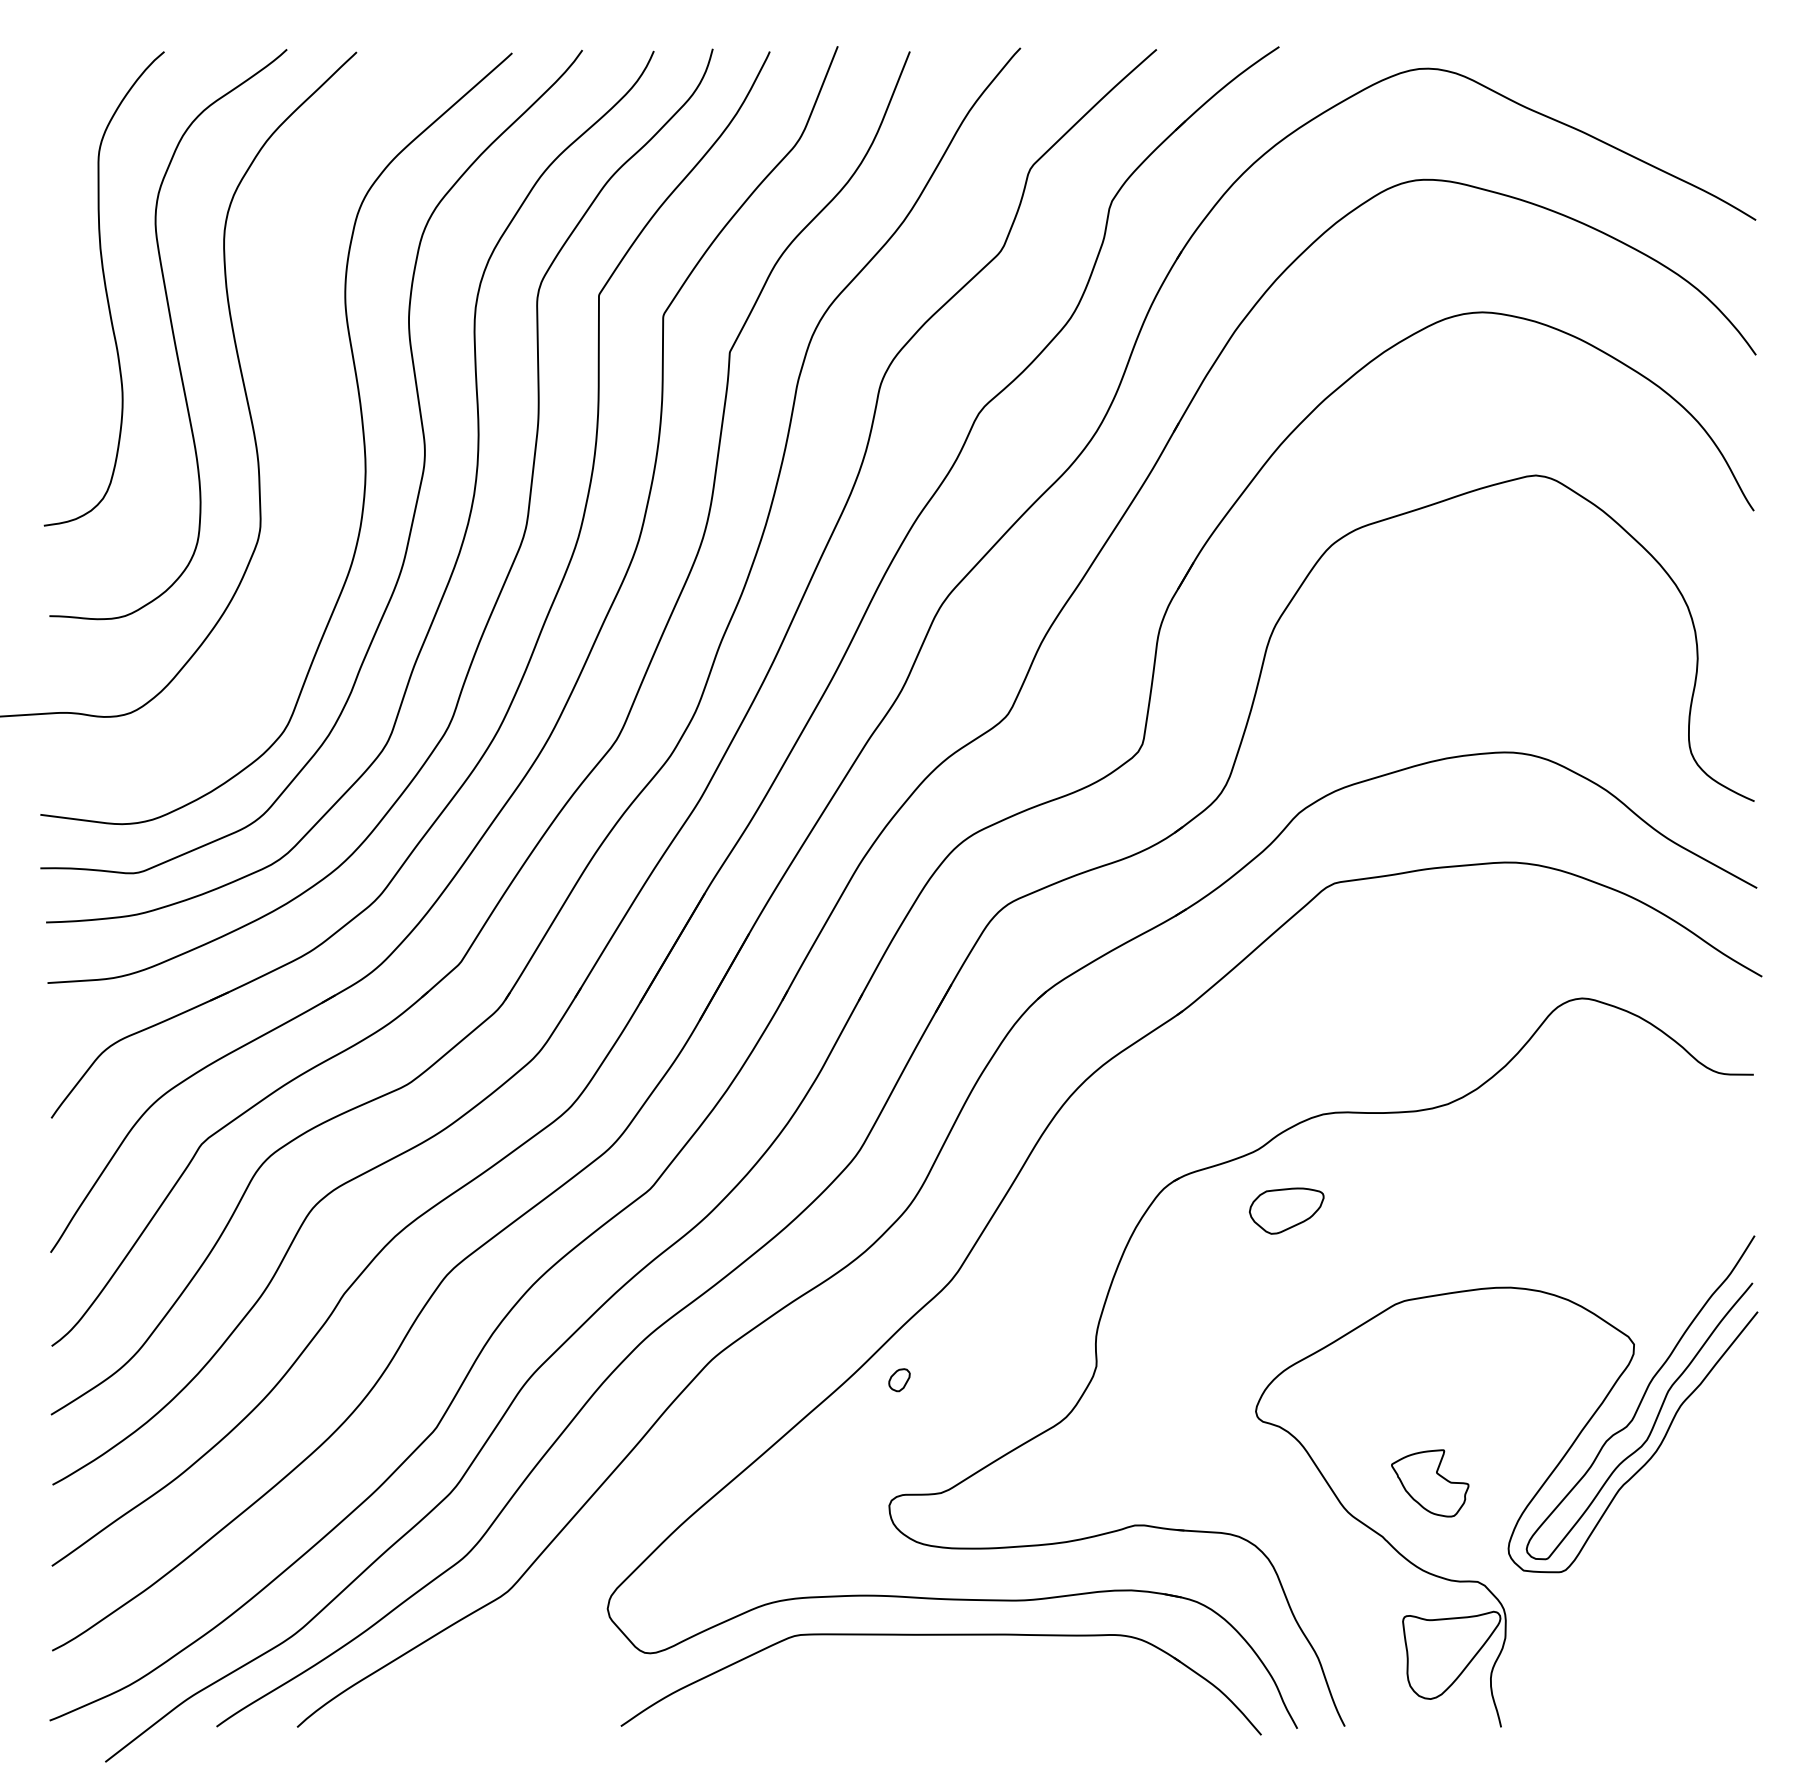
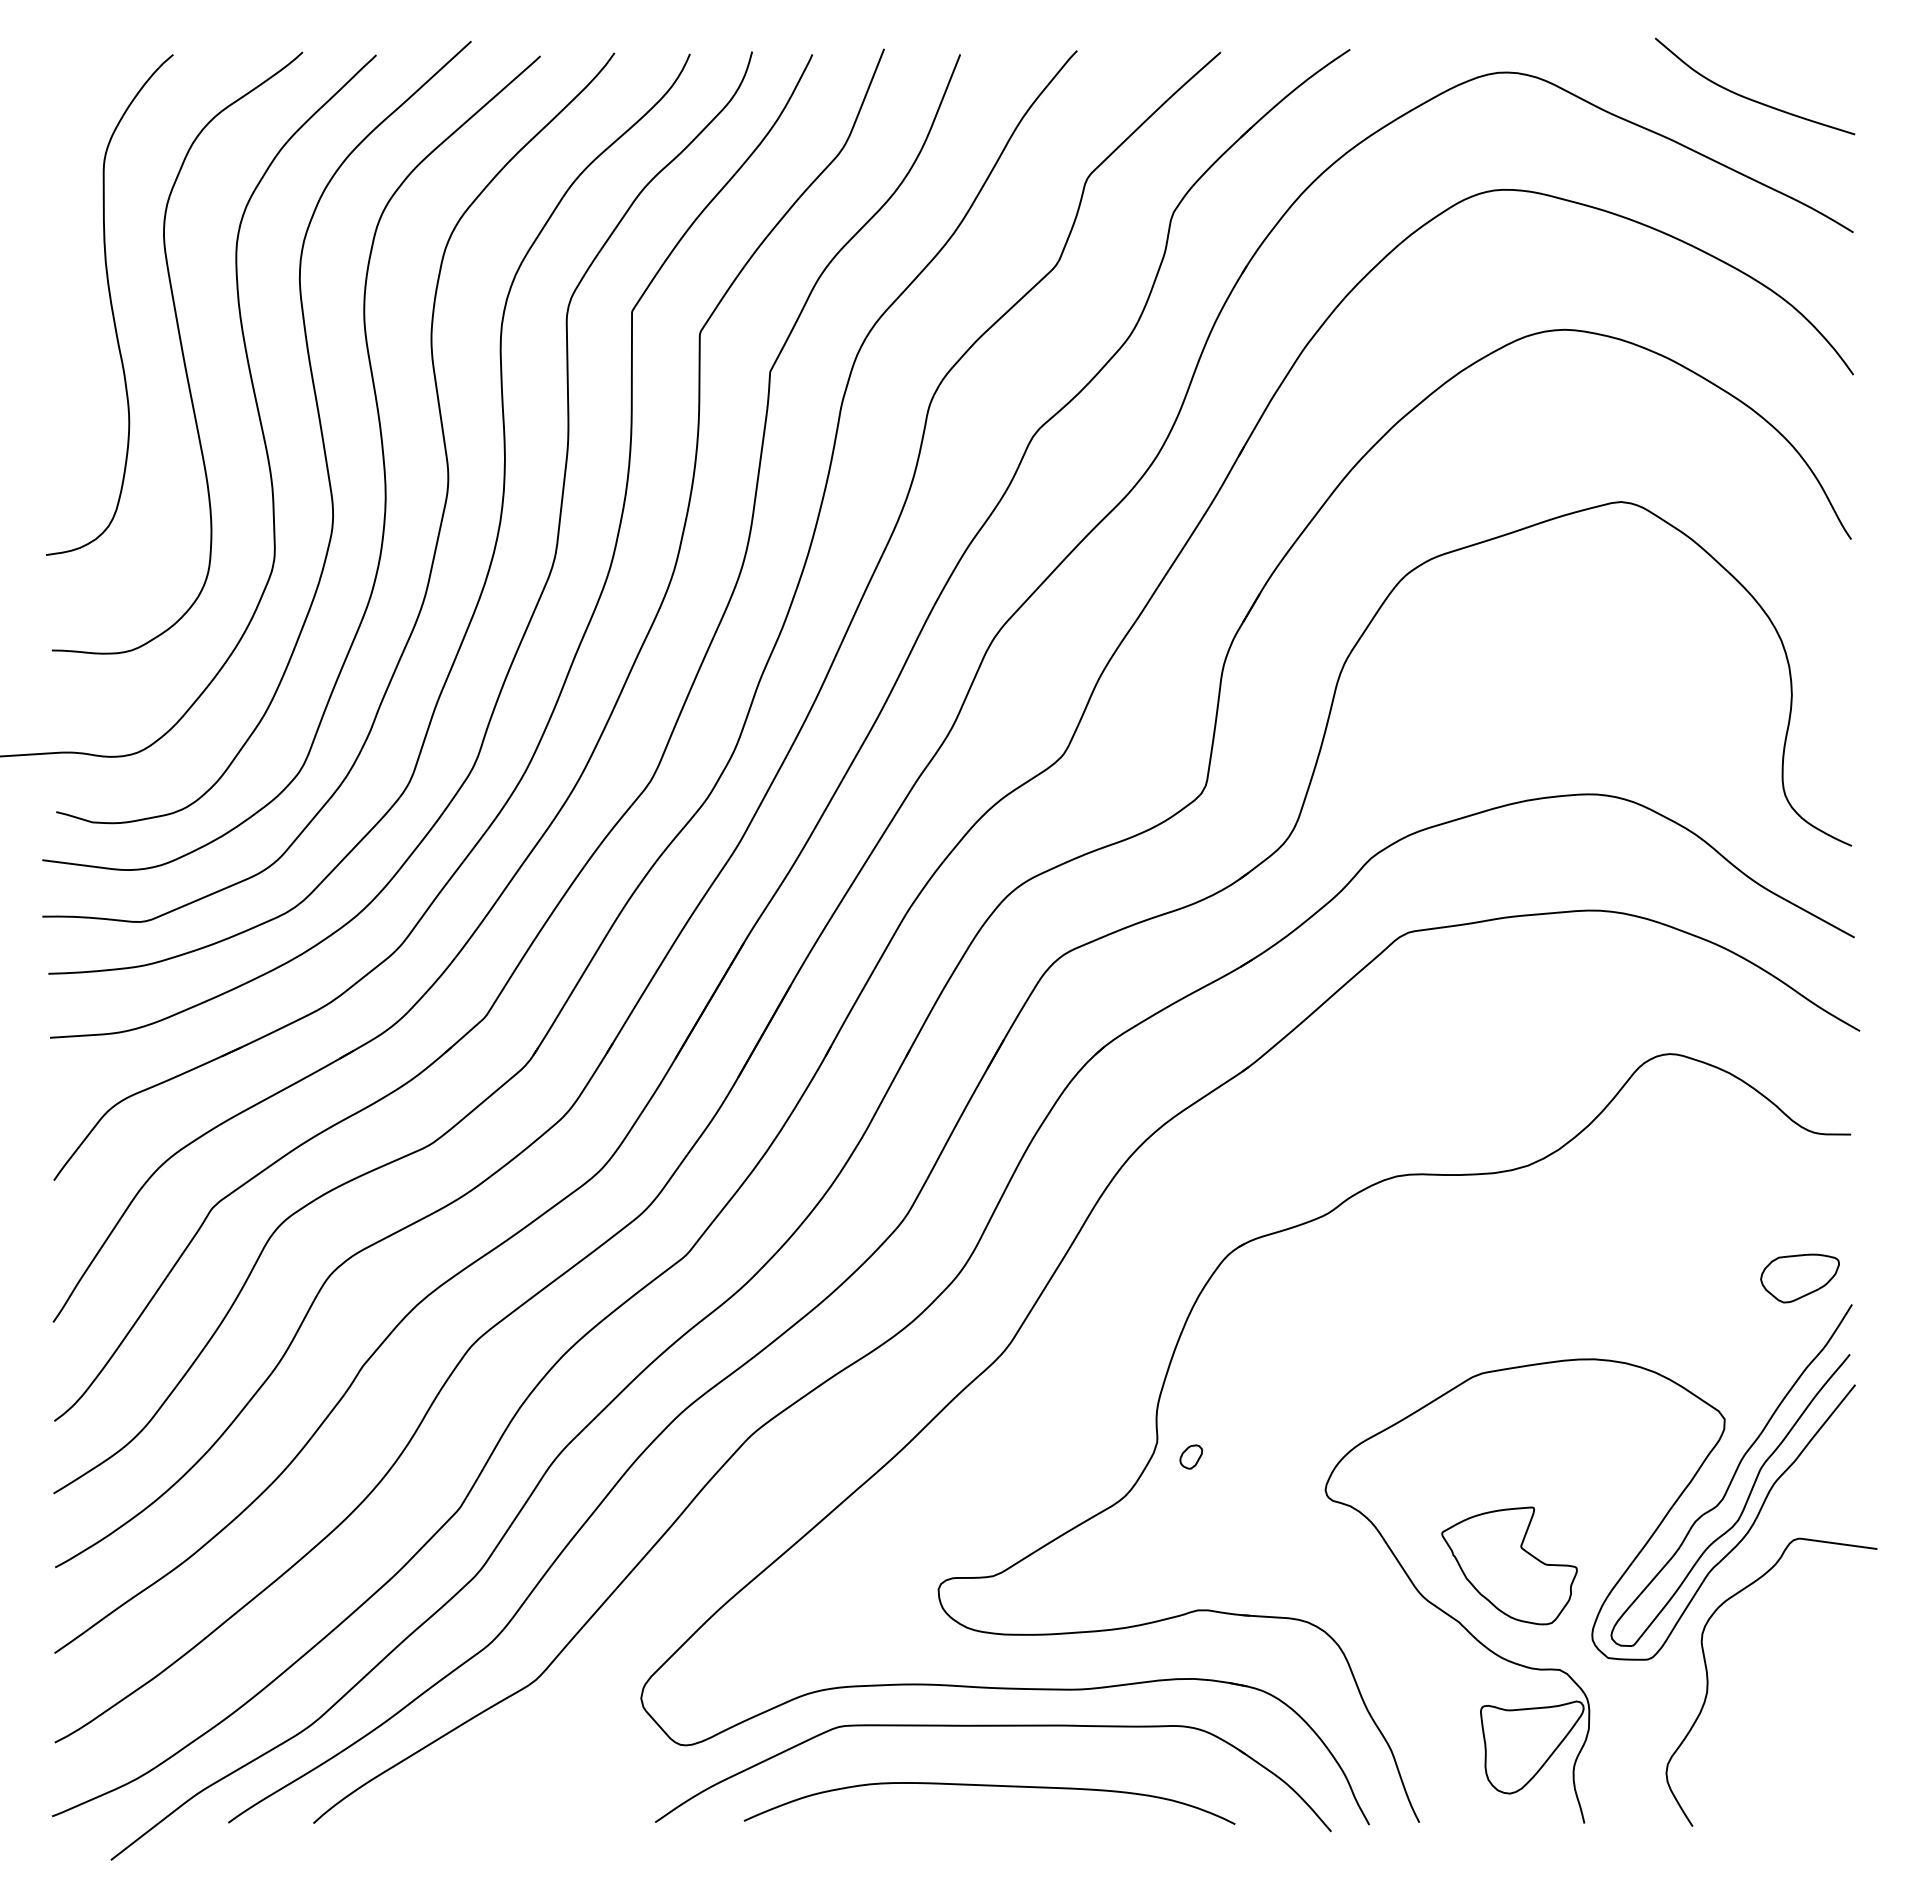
curve: (1656, 92) -> (1748, 97), added
curve: (301, 398) -> (318, 420), added
part: (1286, 1211) -> (1799, 1278), moved
part: (899, 1379) -> (1191, 1456), moved
part: (1430, 1482) -> (1509, 1565), size x1.67
curve: (1618, 1592) -> (1708, 1681), added
curve: (937, 1692) -> (989, 1786), added

